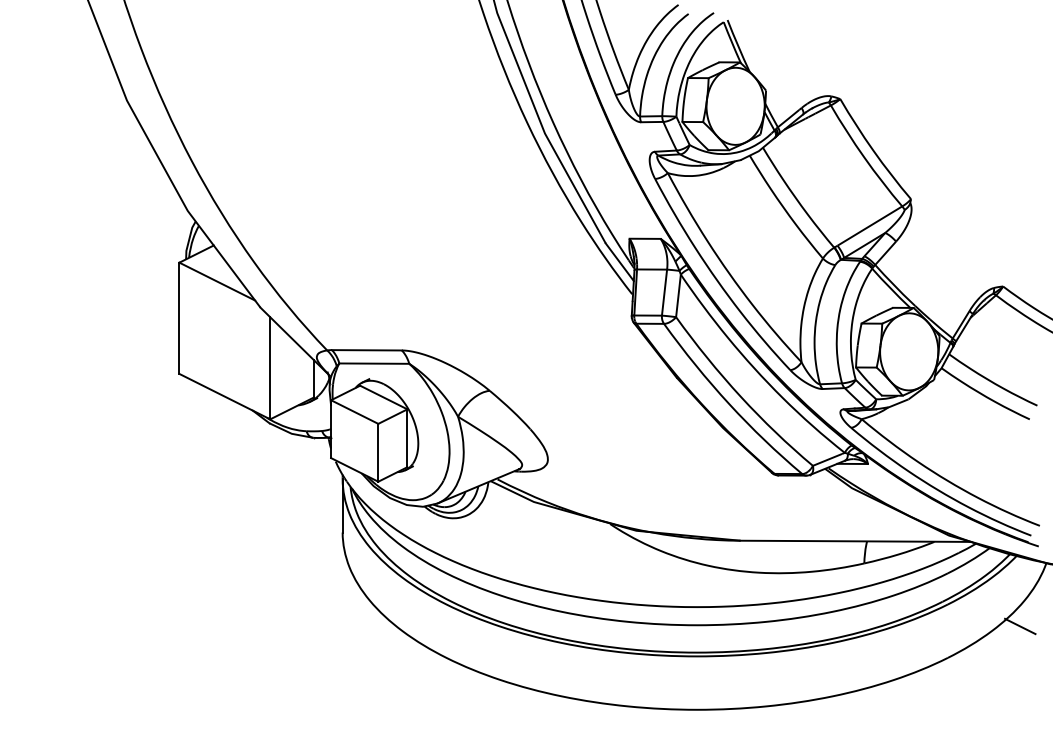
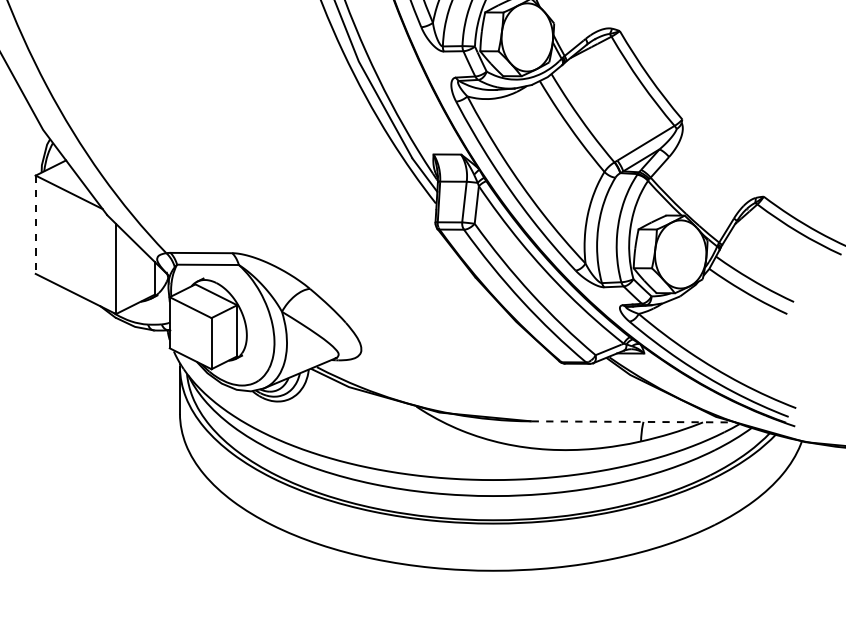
line: (179, 318) -> (35, 224), solid -> dashed
line: (856, 541) -> (634, 422), solid -> dashed
line: (1020, 626) -> (779, 497), removed

